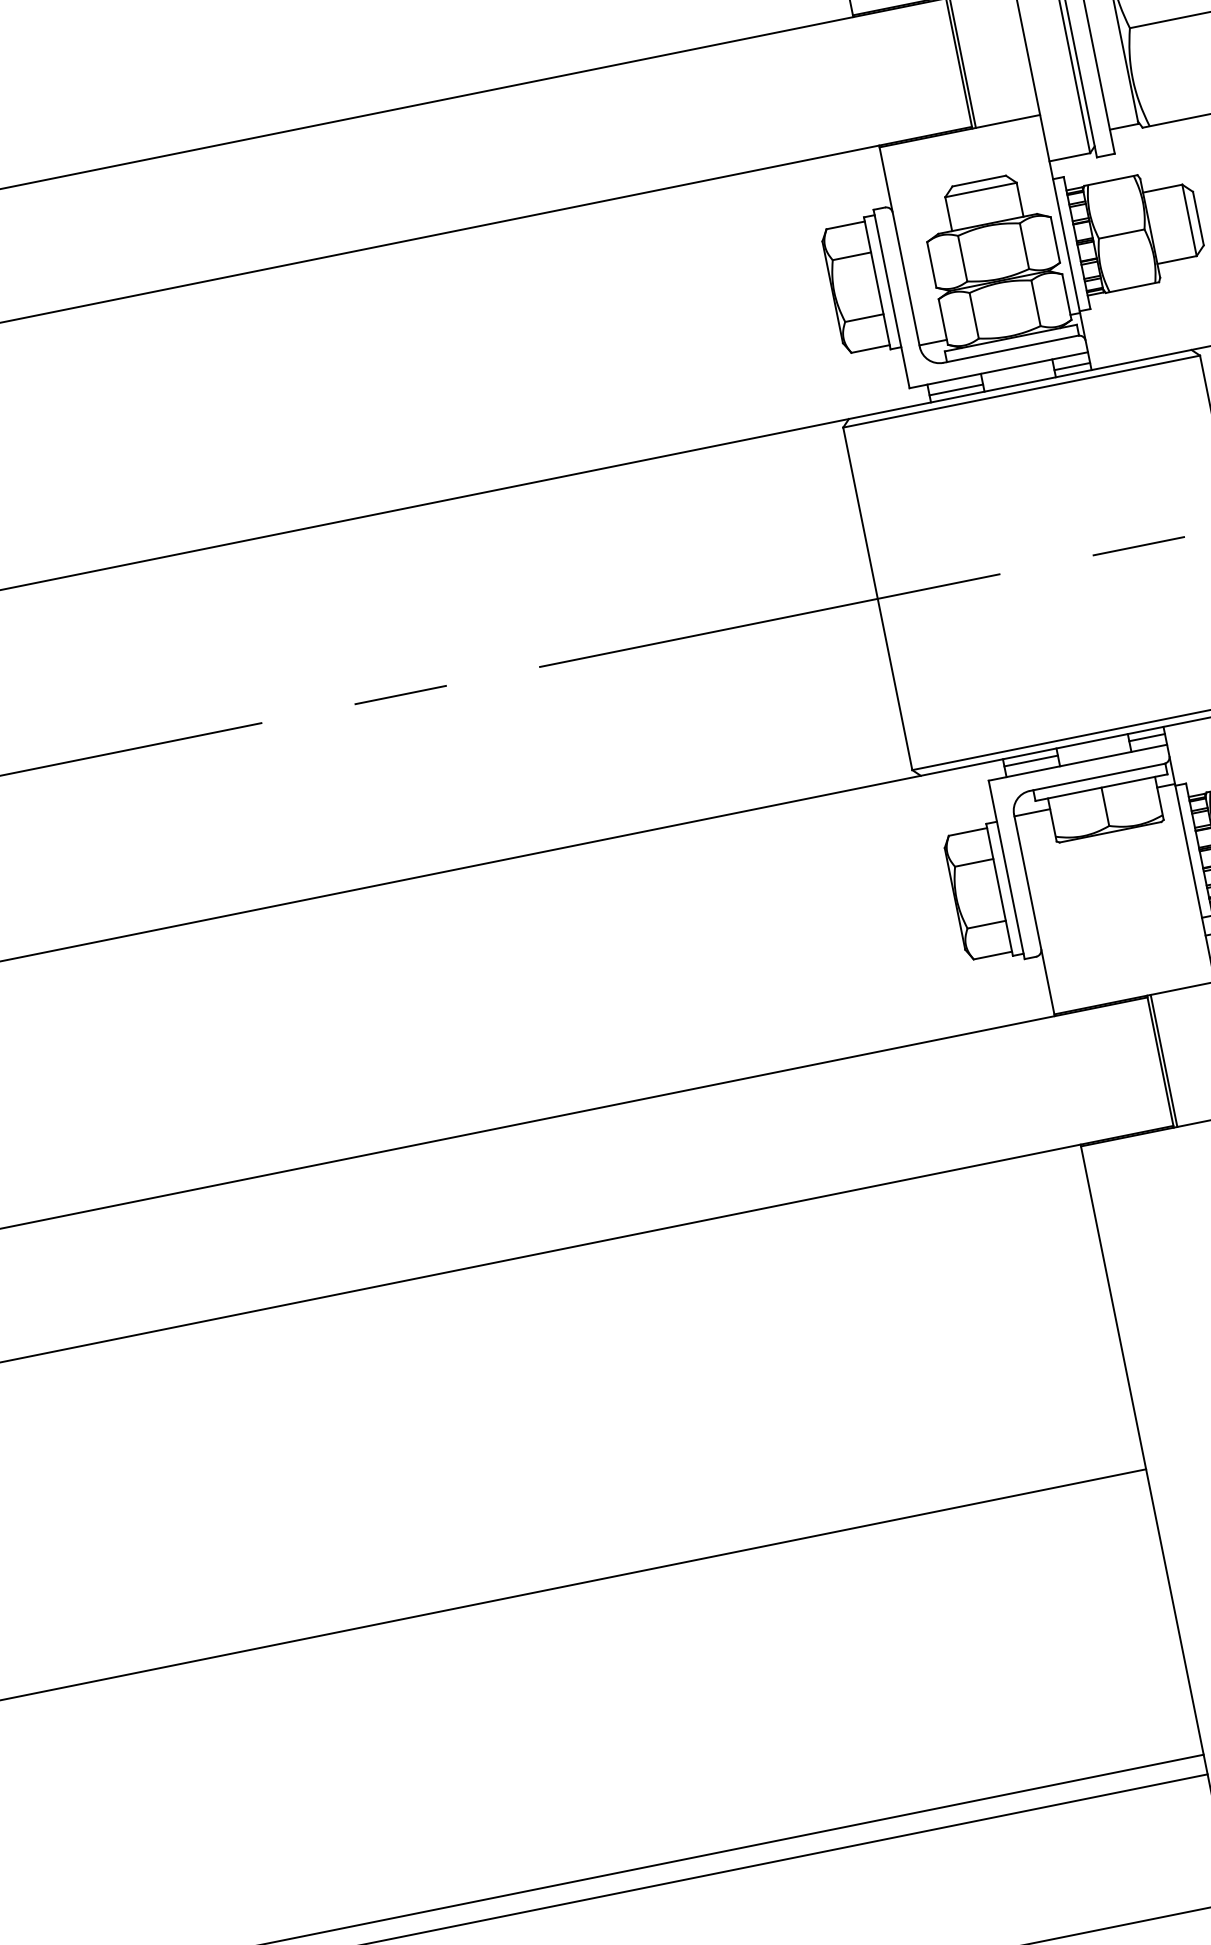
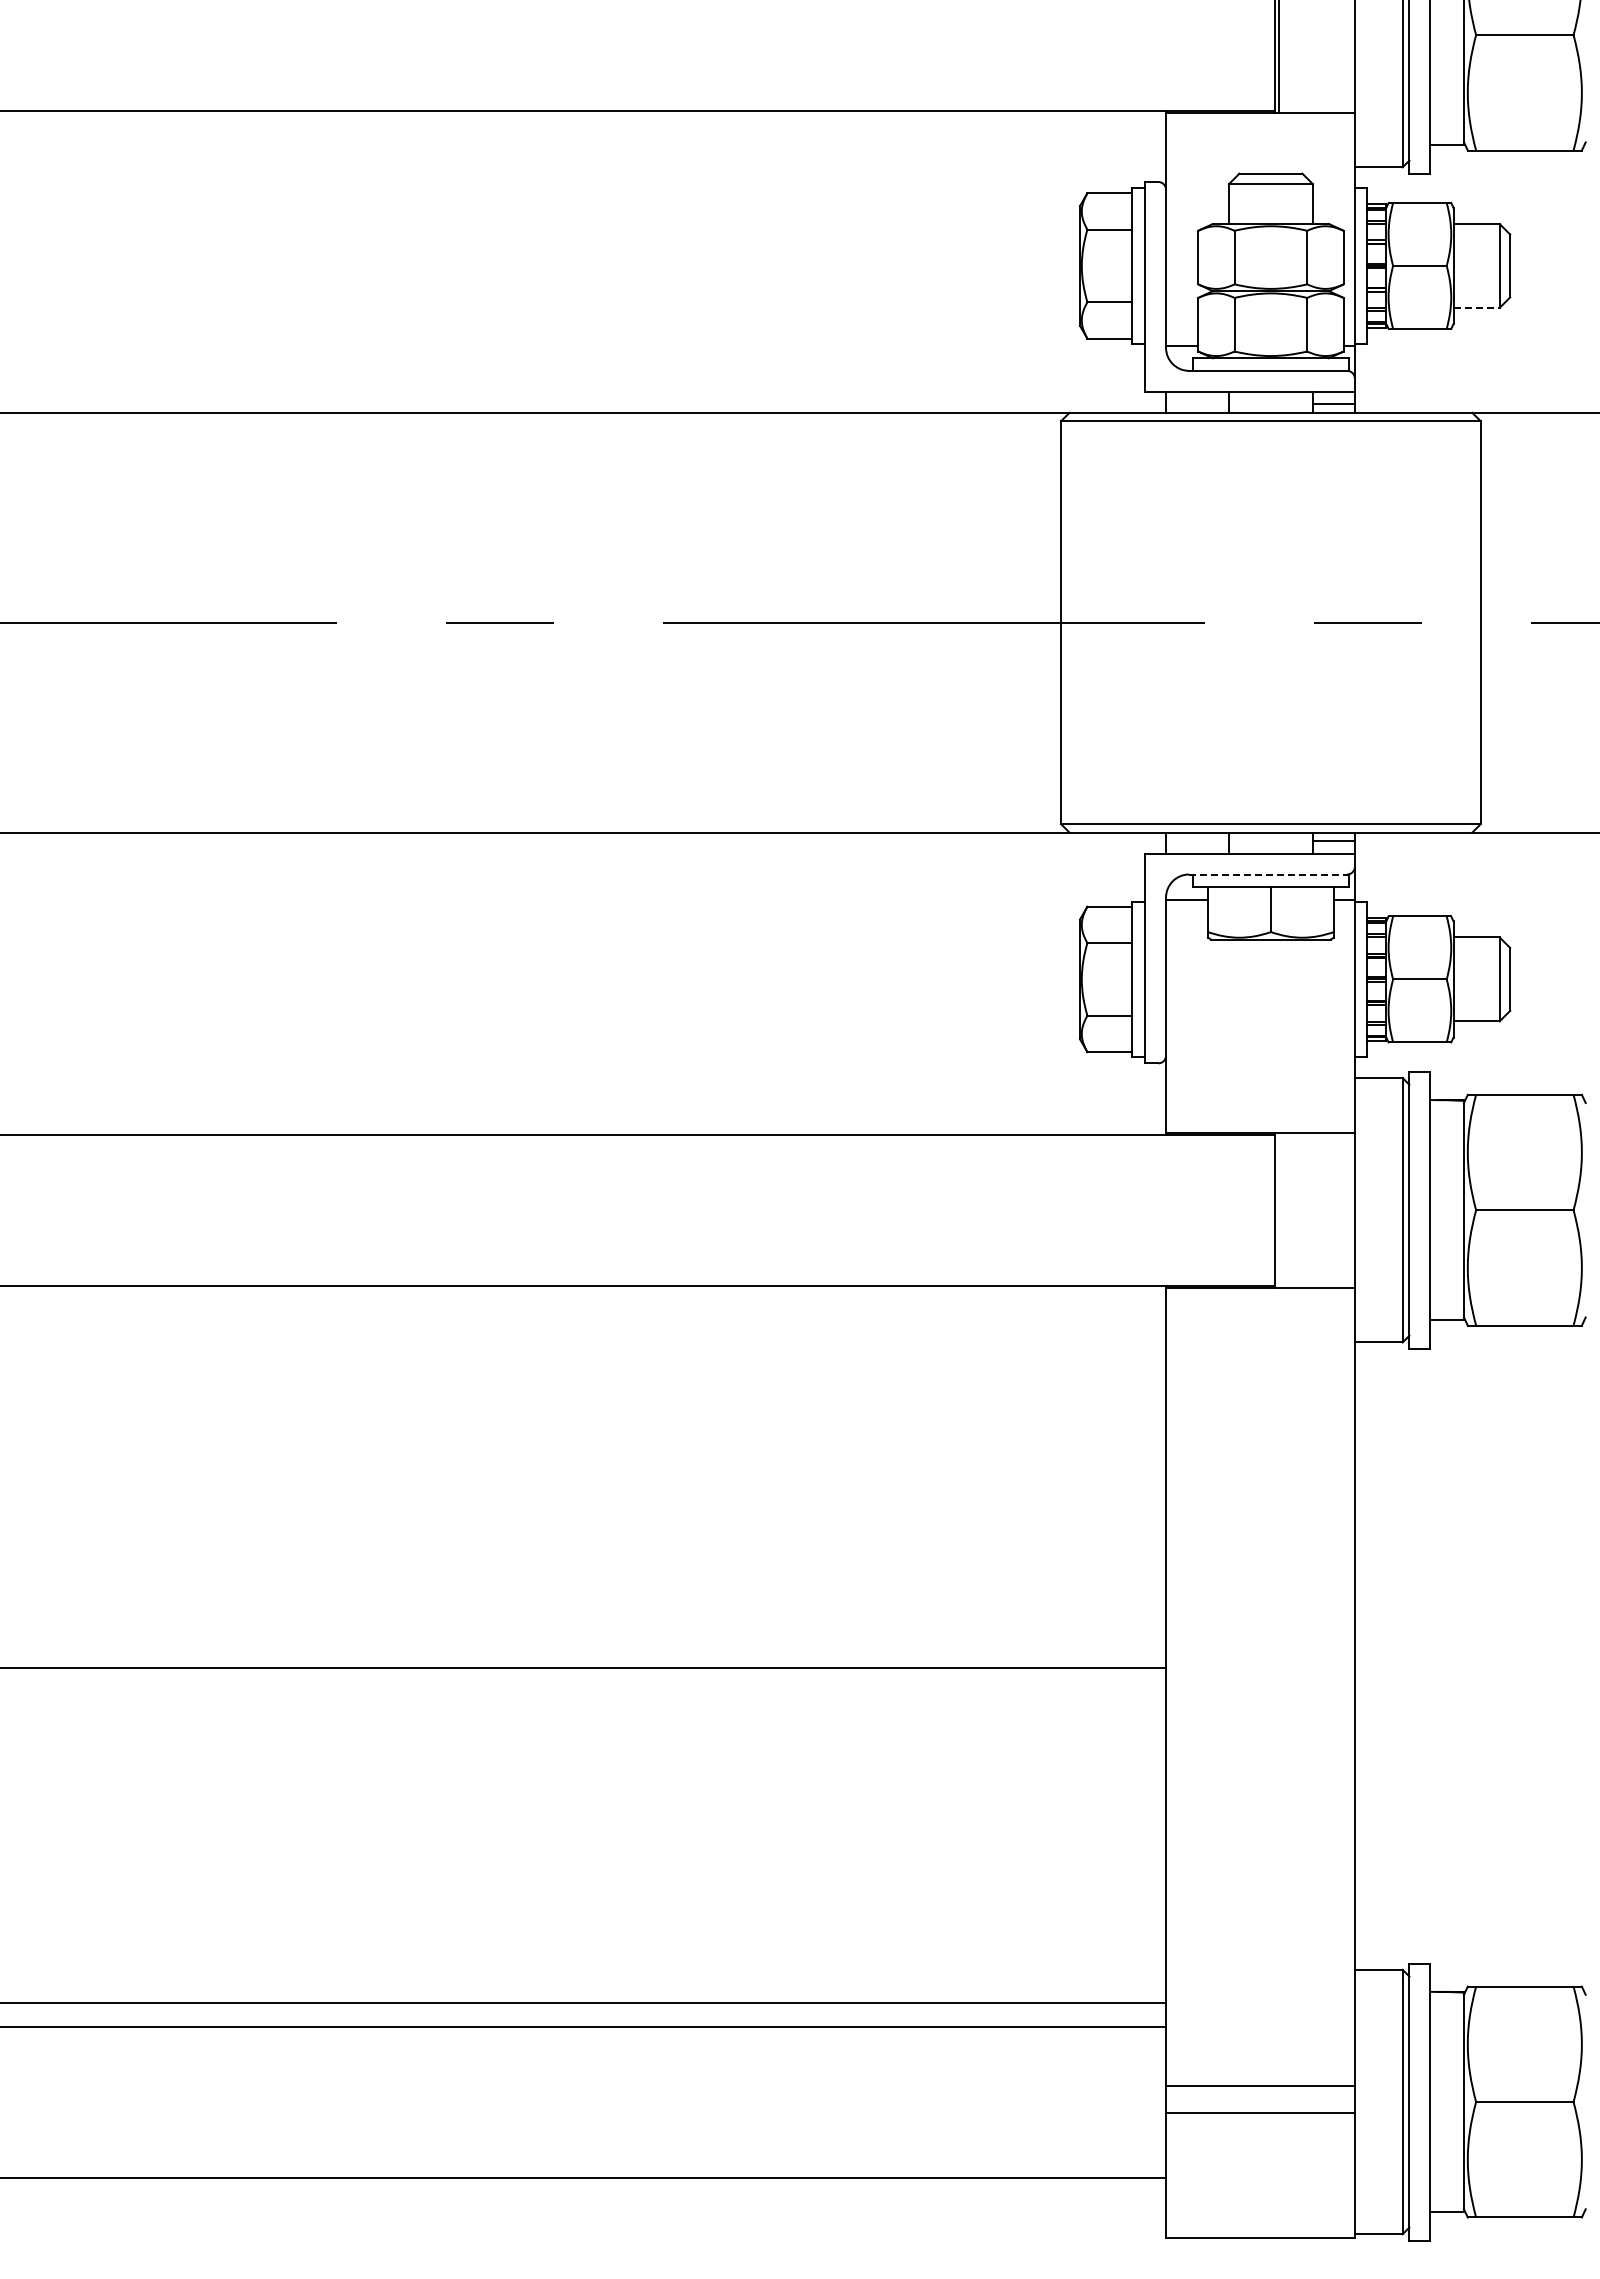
line: (1177, 259) -> (1477, 307), solid -> dashed
line: (956, 389) -> (1197, 404), removed
line: (1031, 760) -> (1197, 840), removed
line: (1097, 777) -> (1268, 874), solid -> dashed
line: (1164, 1060) -> (1279, 1209), removed

